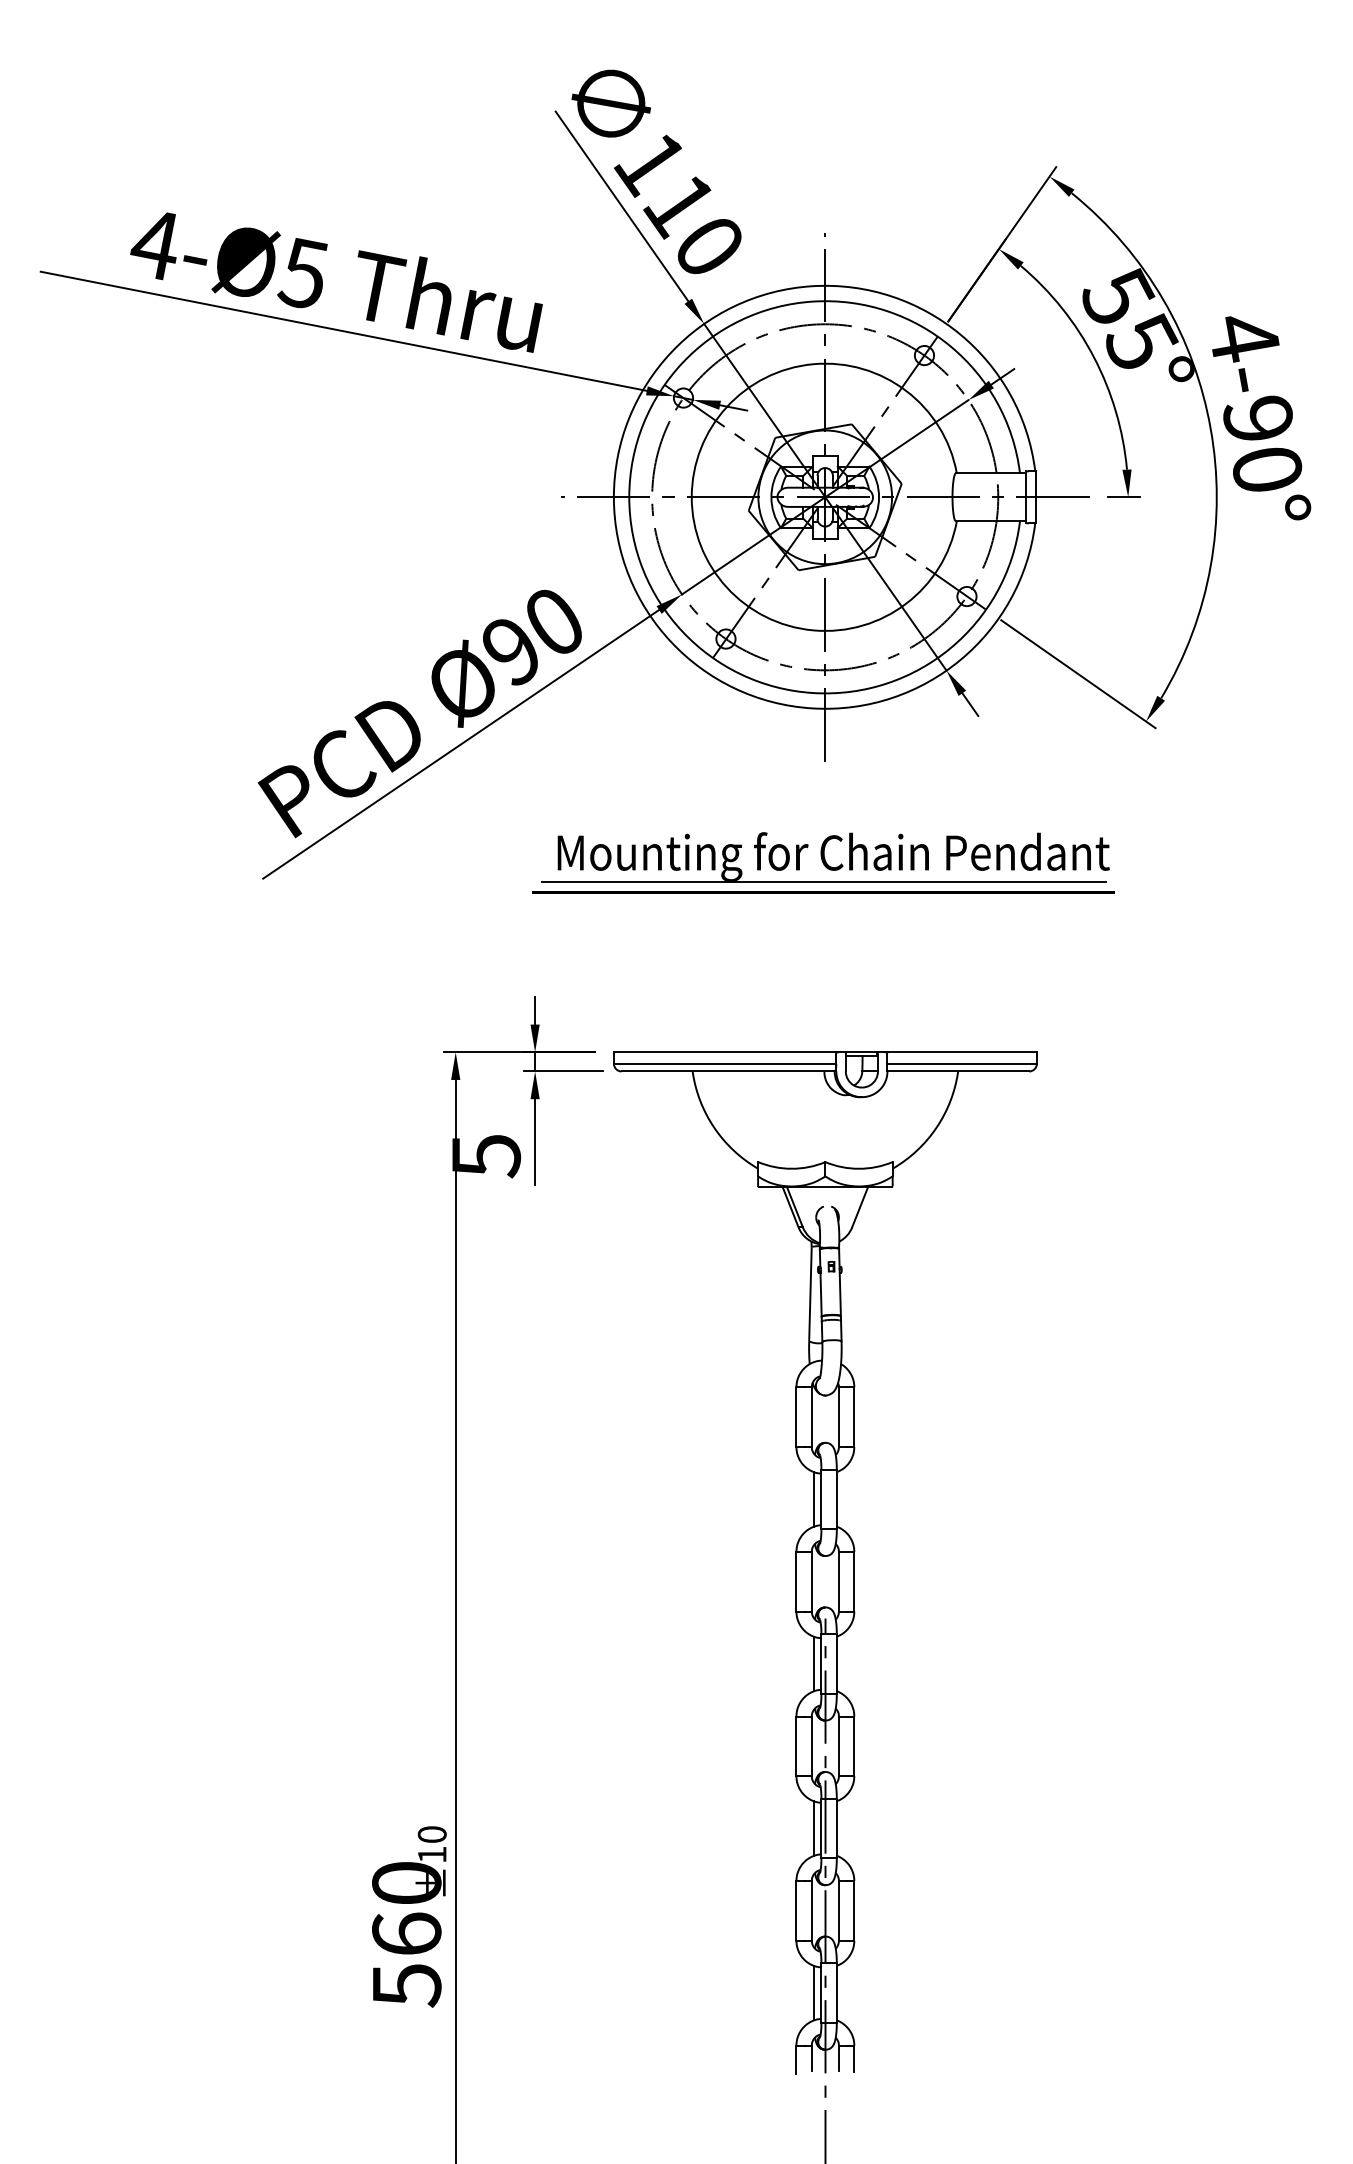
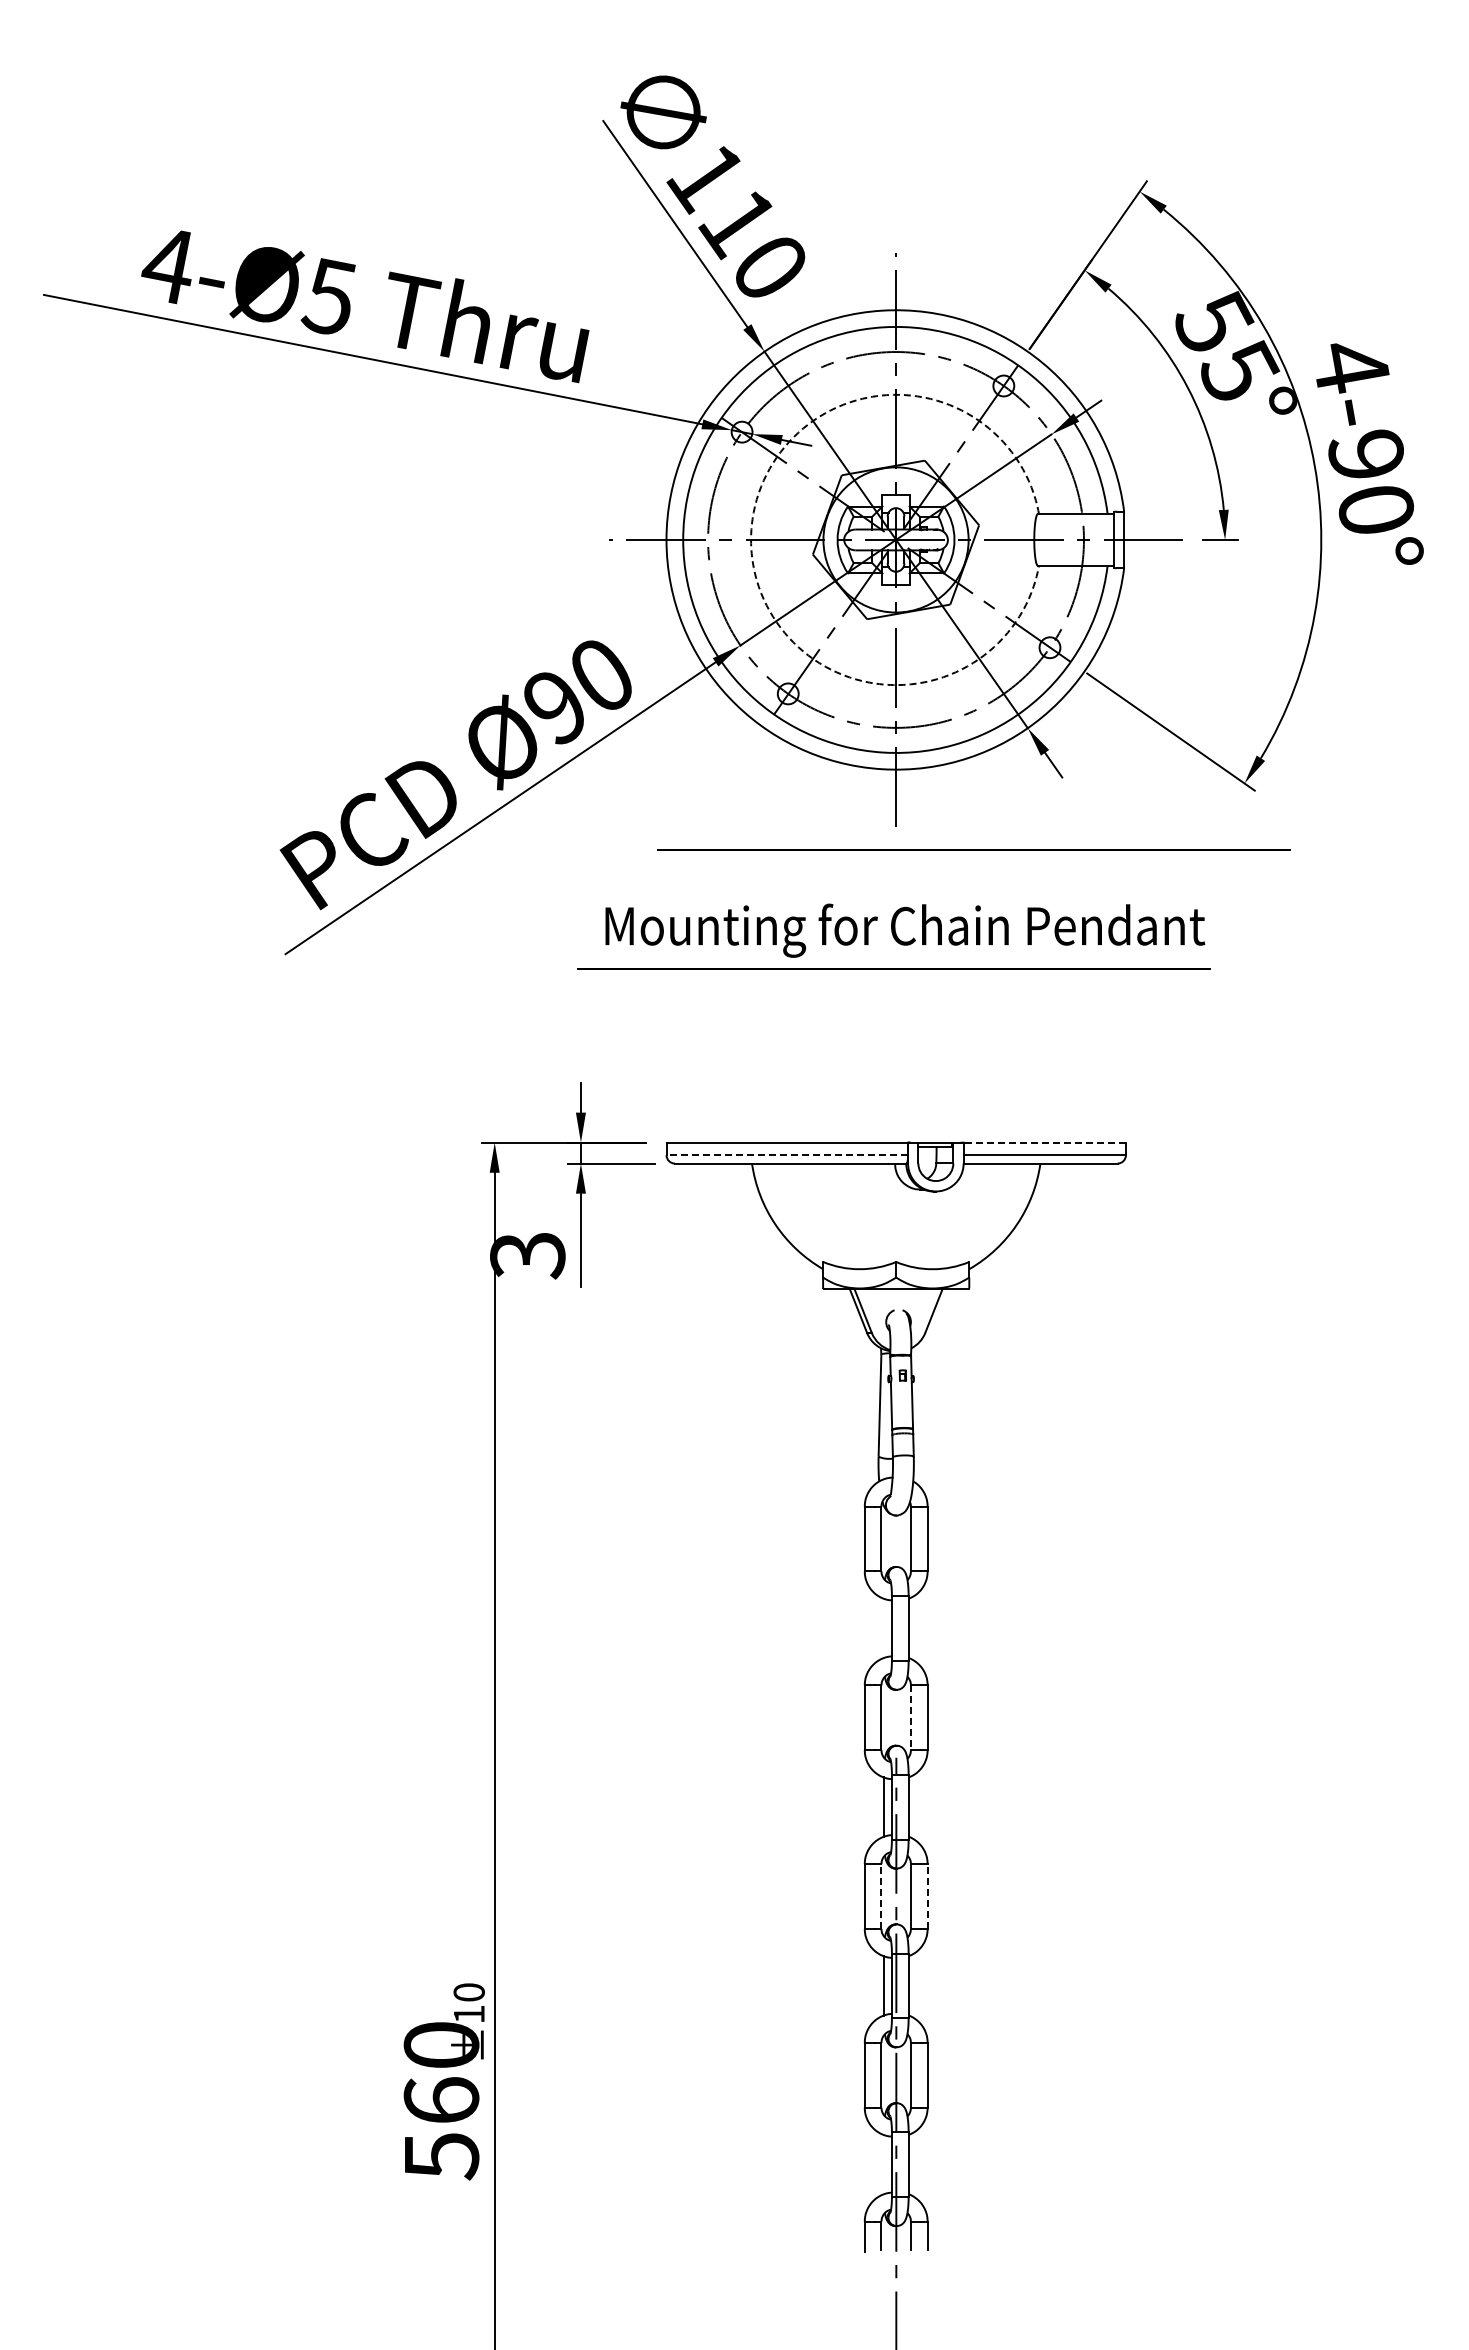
arc: (692, 496) -> (751, 539), solid -> dashed
line: (896, 782) -> (973, 849), added
line: (823, 882) -> (894, 958), removed
line: (961, 1052) -> (1044, 1142), solid -> dashed
line: (725, 1064) -> (787, 1155), solid -> dashed
text: (485, 1156) -> (527, 1255), 5 -> 3
line: (813, 1499) -> (883, 1628), removed
line: (838, 1582) -> (910, 1718), solid -> dashed
line: (811, 1746) -> (881, 1896), solid -> dashed
line: (854, 1746) -> (927, 1896), solid -> dashed
line: (813, 1993) -> (883, 2164), removed

